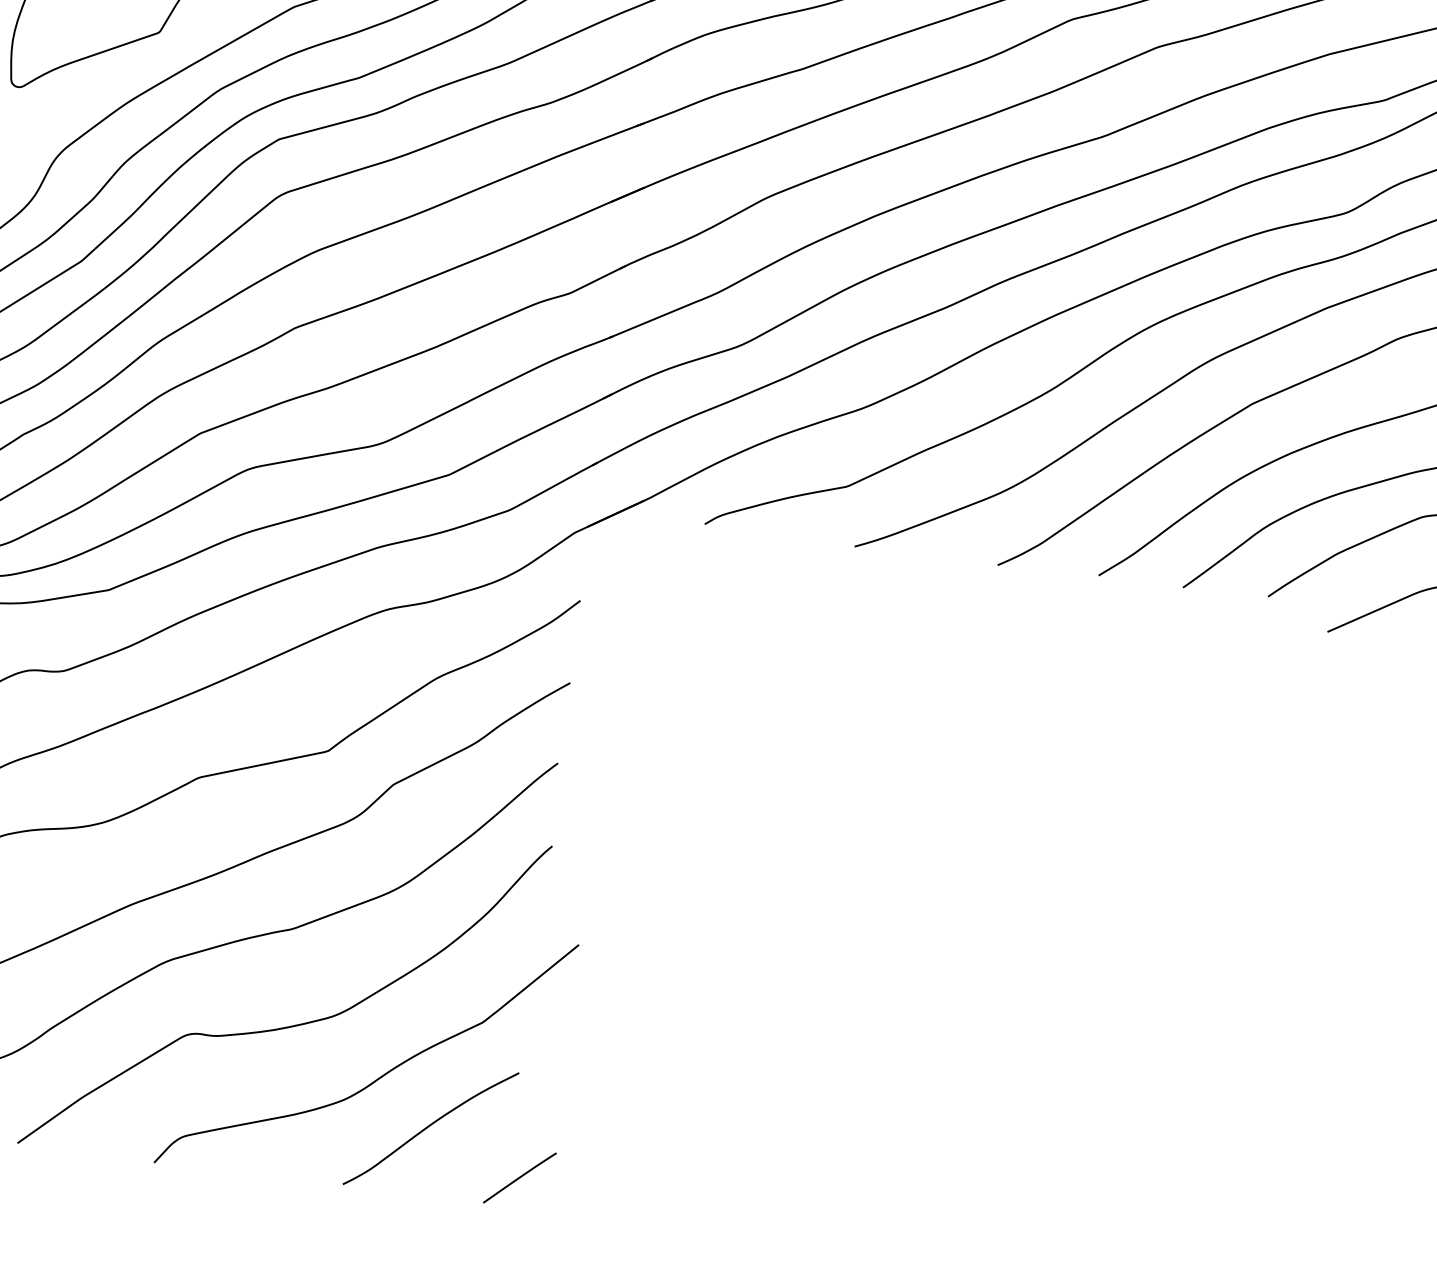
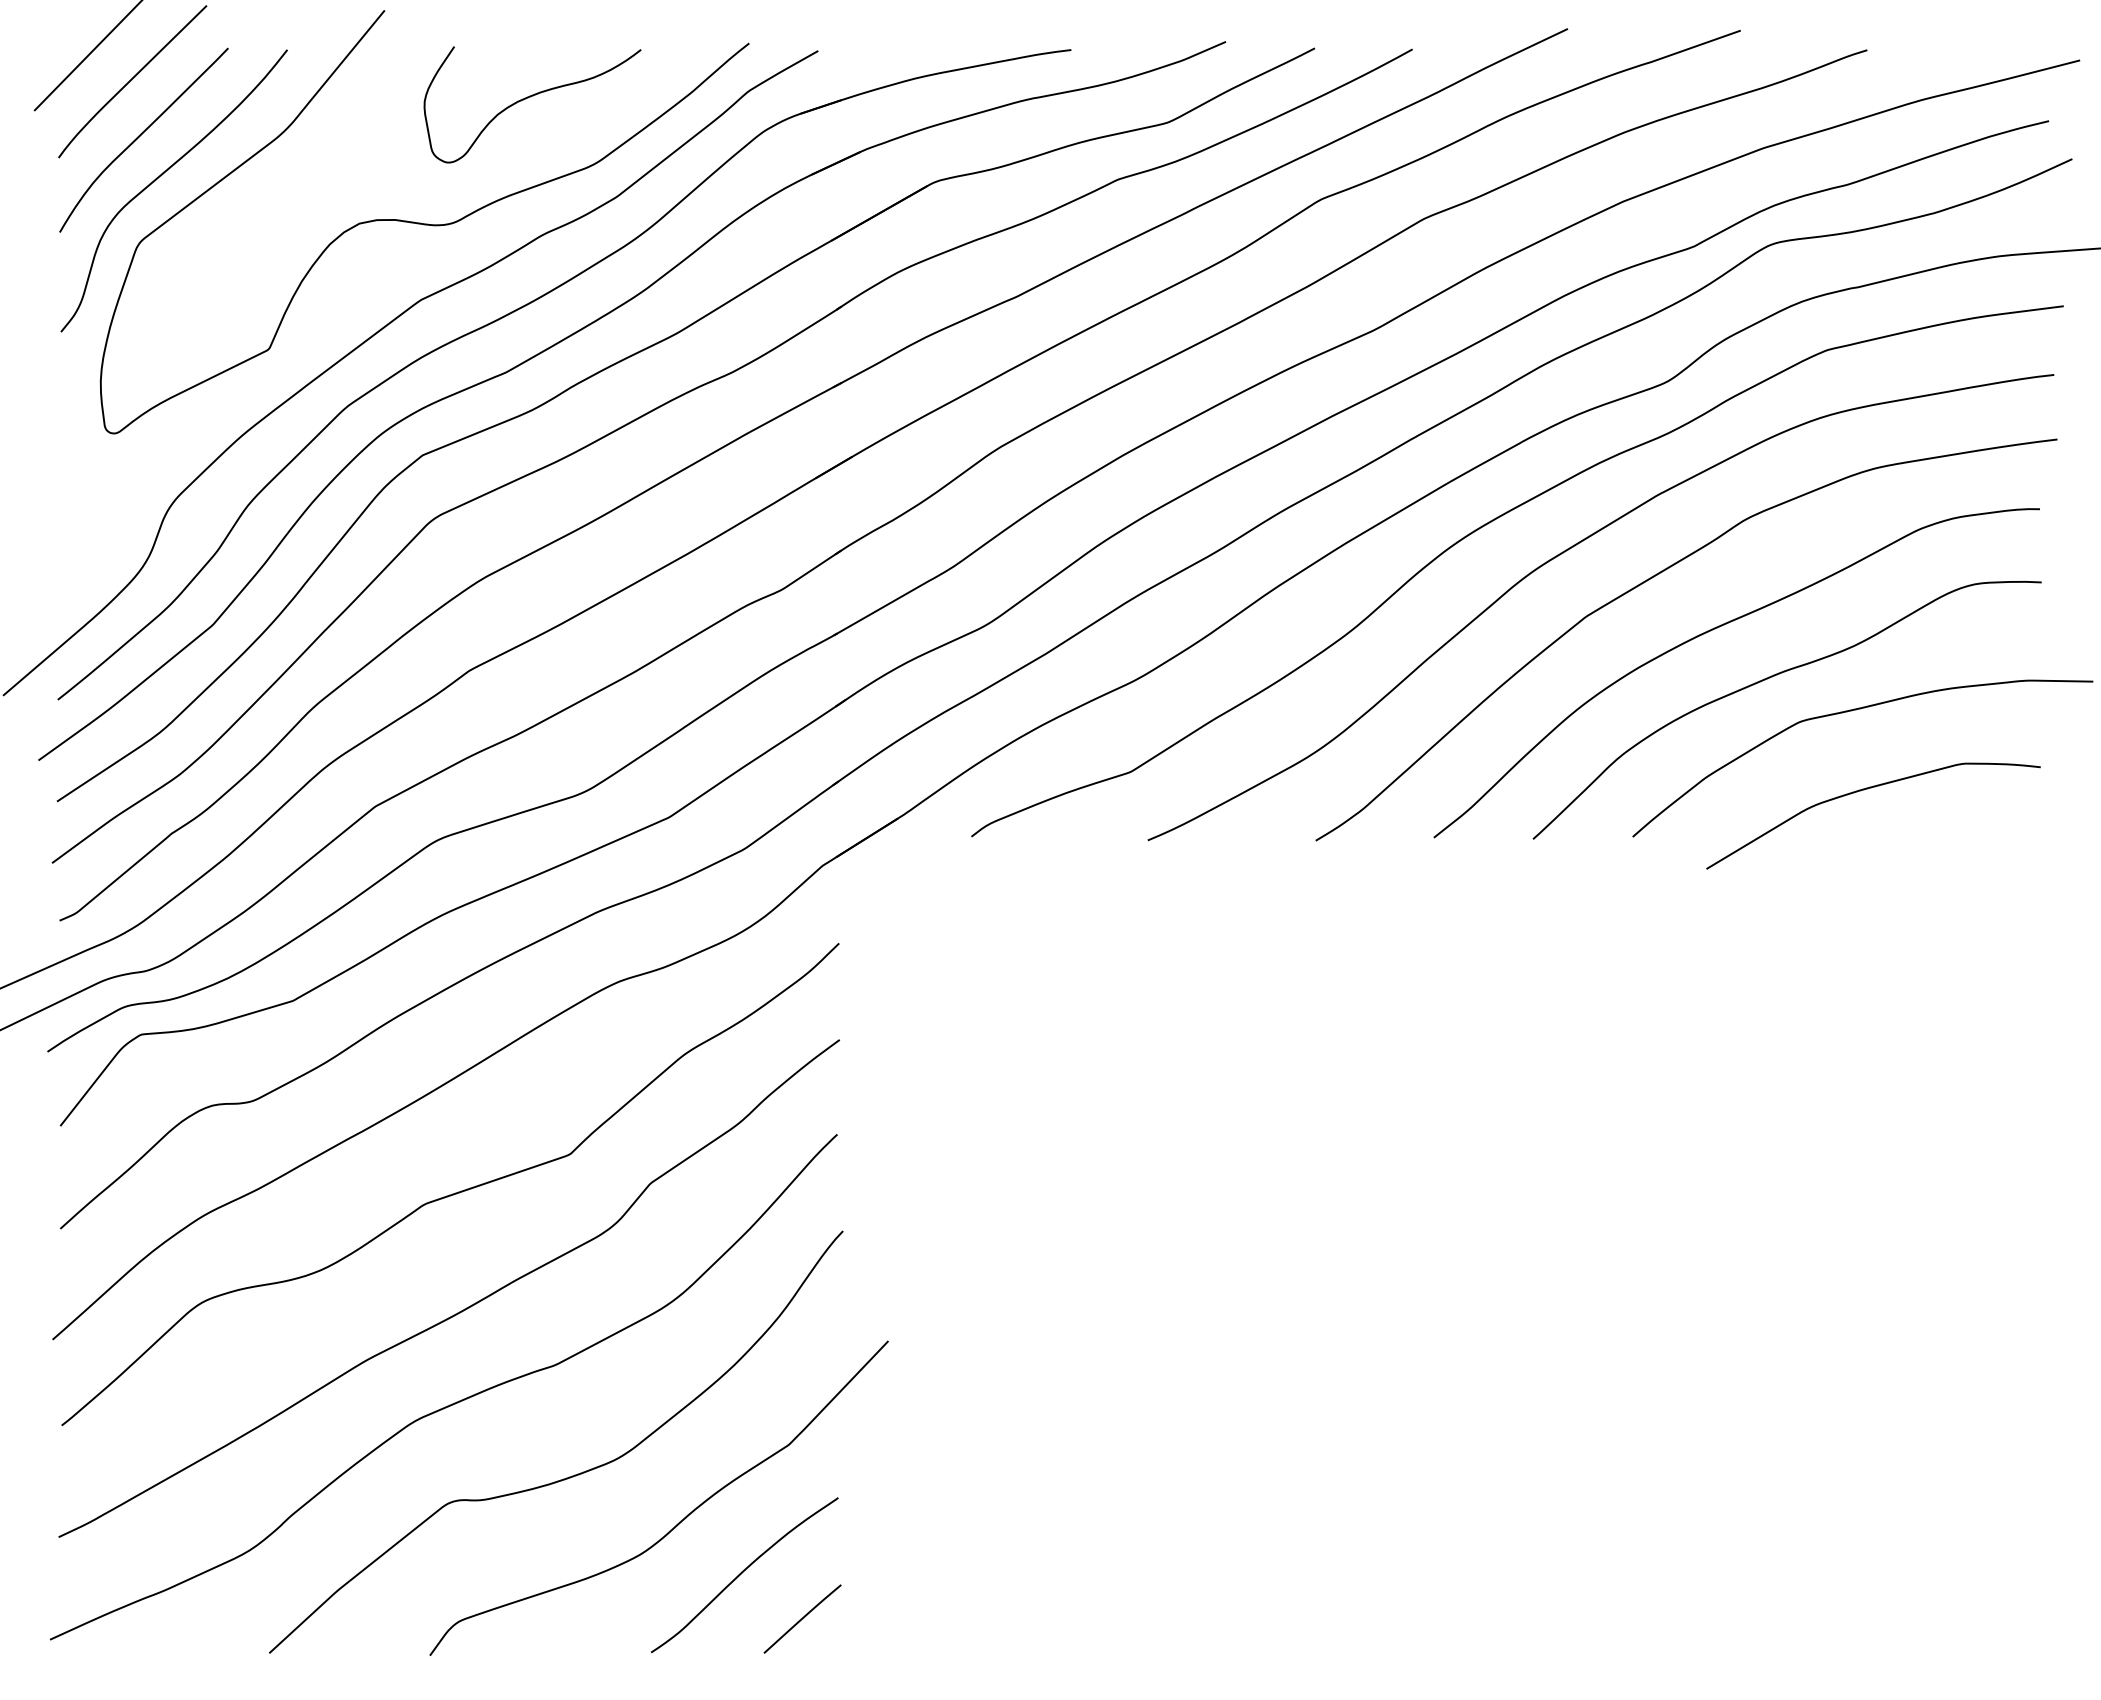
line: (519, 1177) -> (802, 1618), moved

